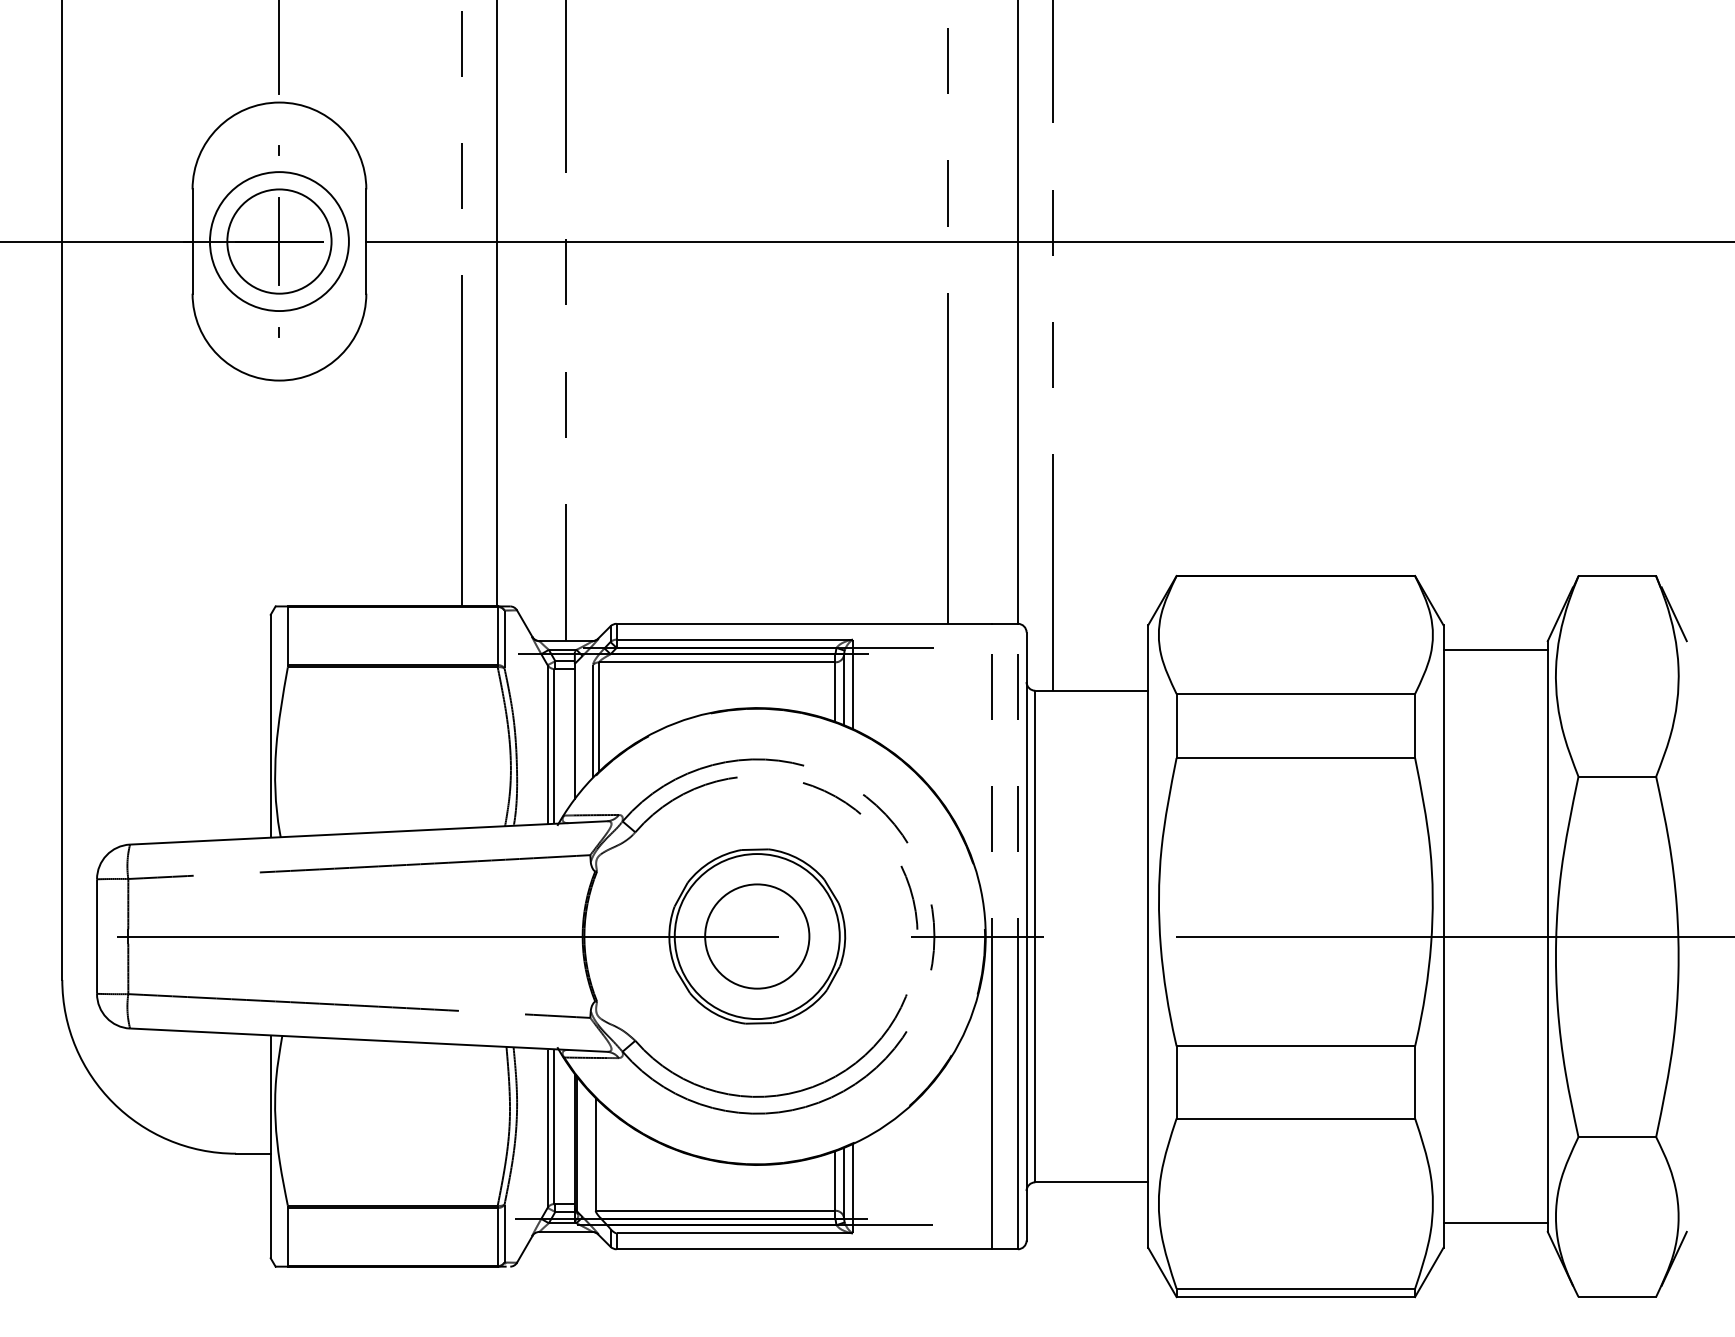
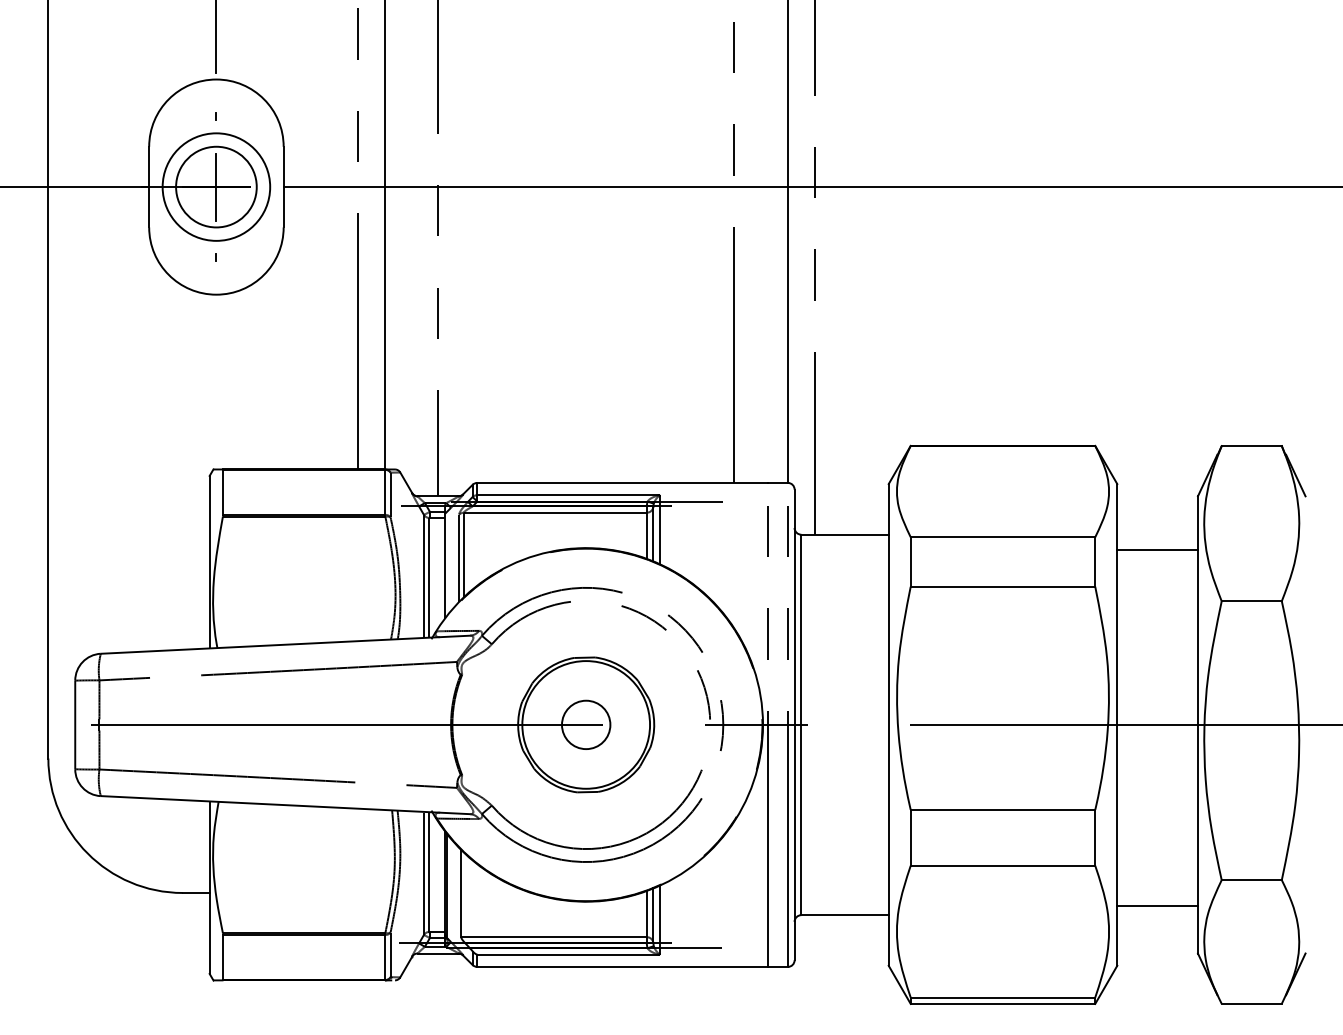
line: (1495, 650) -> (1157, 550), moved
circle: (756, 935) -> (585, 724), size x0.6
line: (1495, 1222) -> (1157, 905), moved

